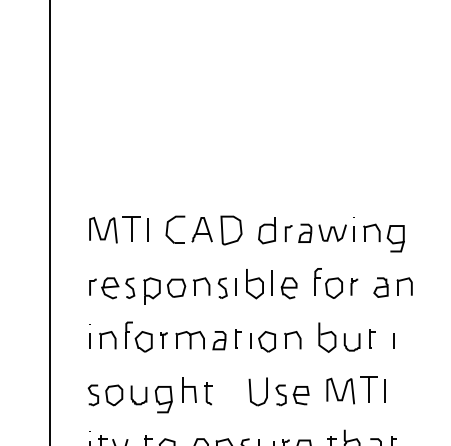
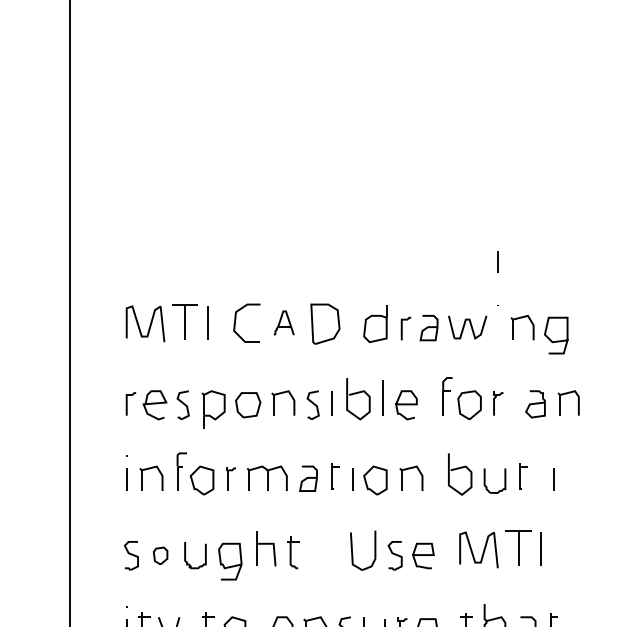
part: (201, 229) -> (283, 322), size x0.7
line: (353, 233) -> (497, 261), moved
part: (114, 395) -> (160, 555), size x0.6

